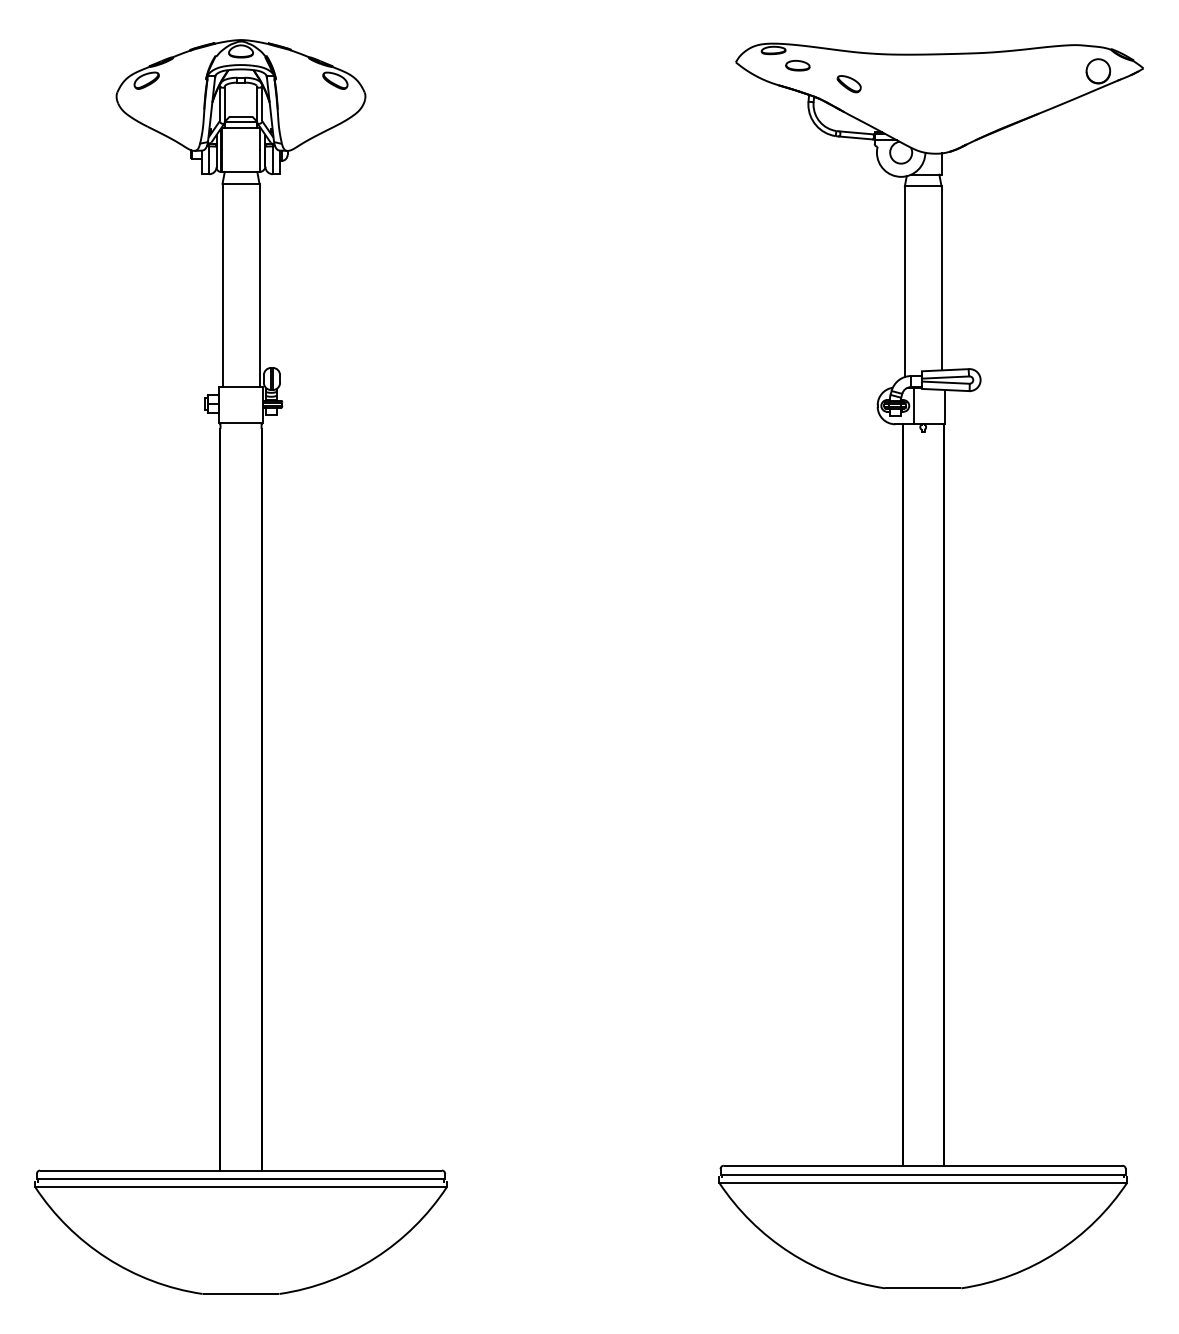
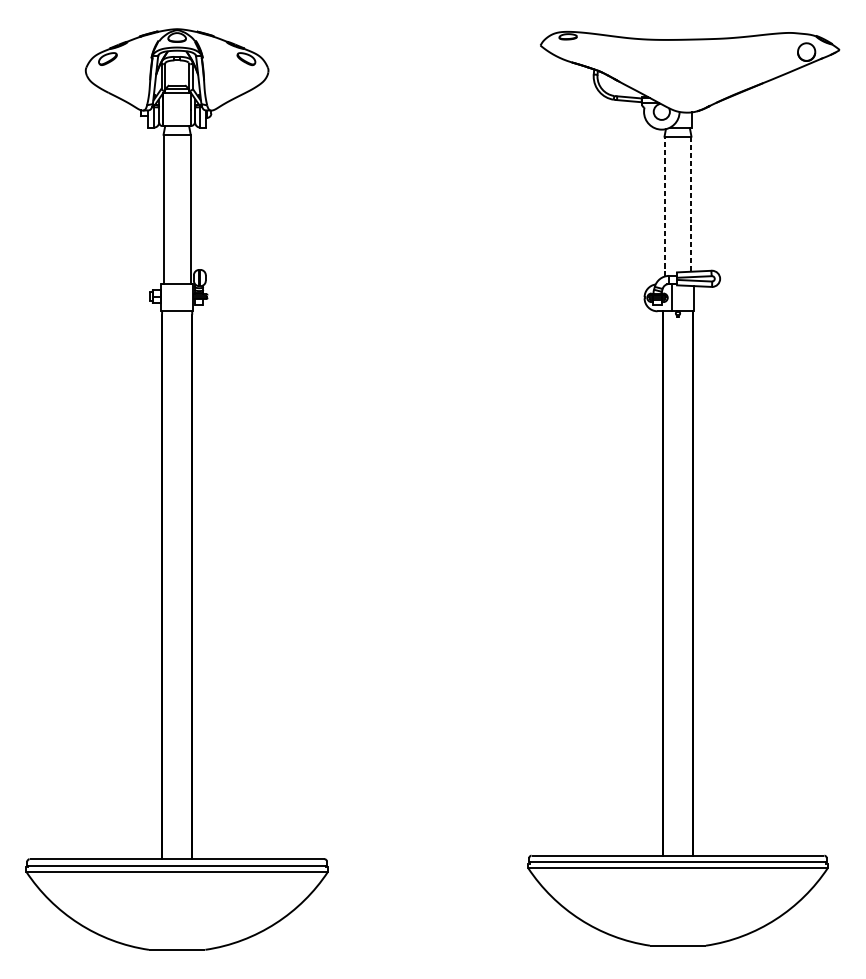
part: (797, 65) -> (585, 47), removed
part: (848, 84) -> (623, 61), removed
line: (941, 278) -> (691, 204), solid -> dashed
line: (904, 281) -> (664, 206), solid -> dashed

